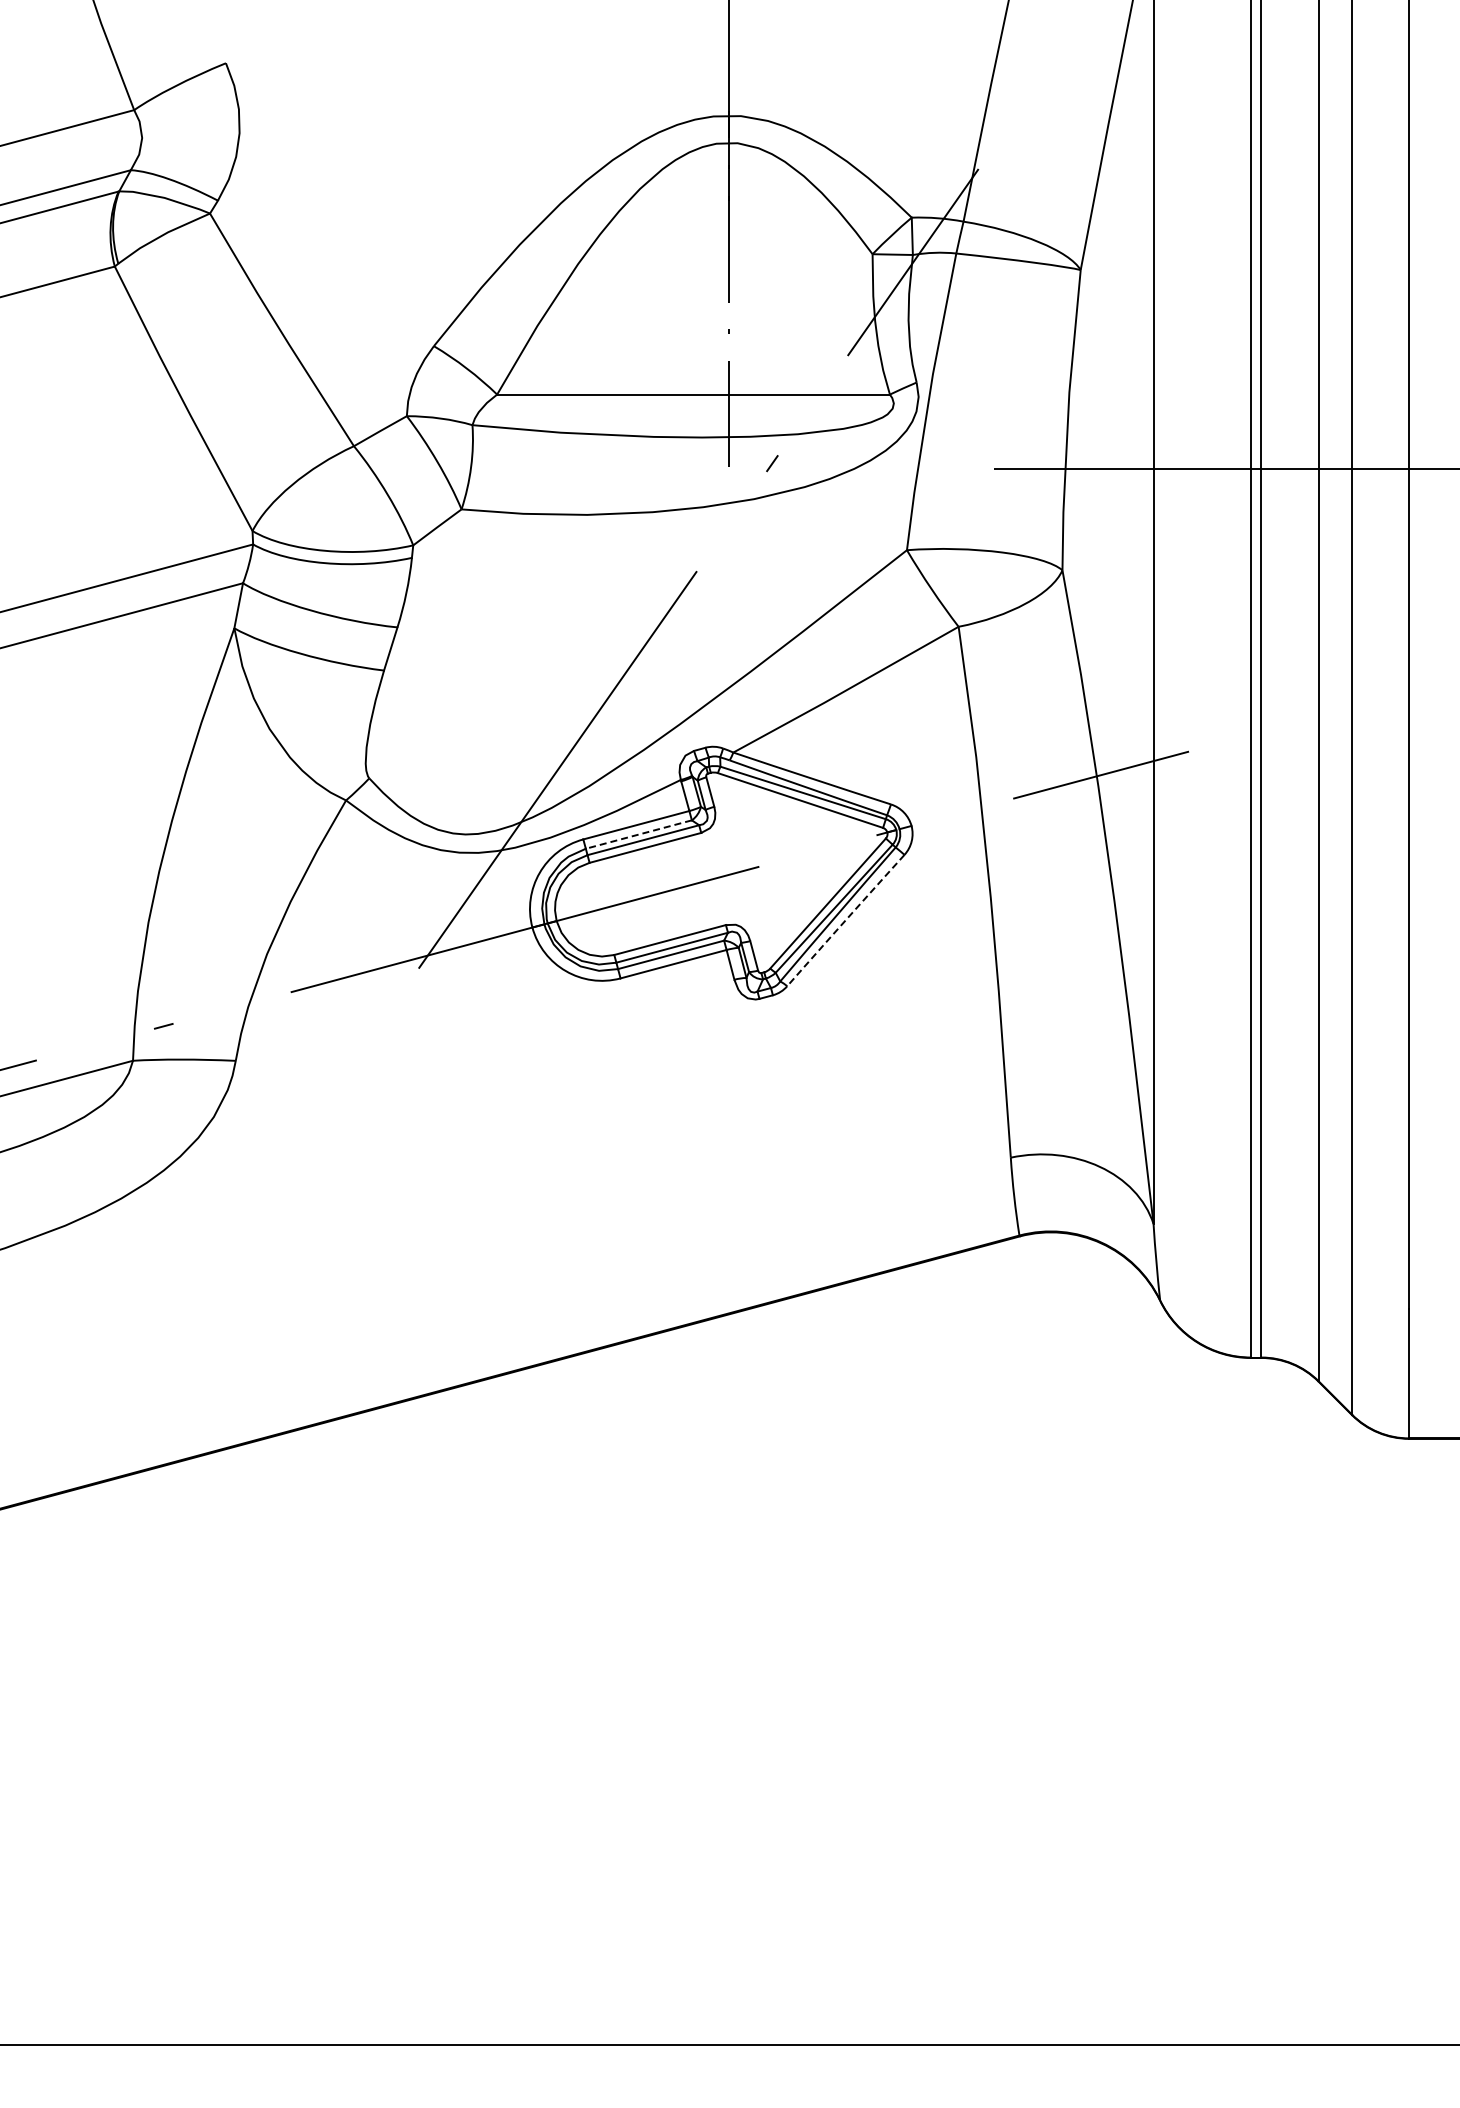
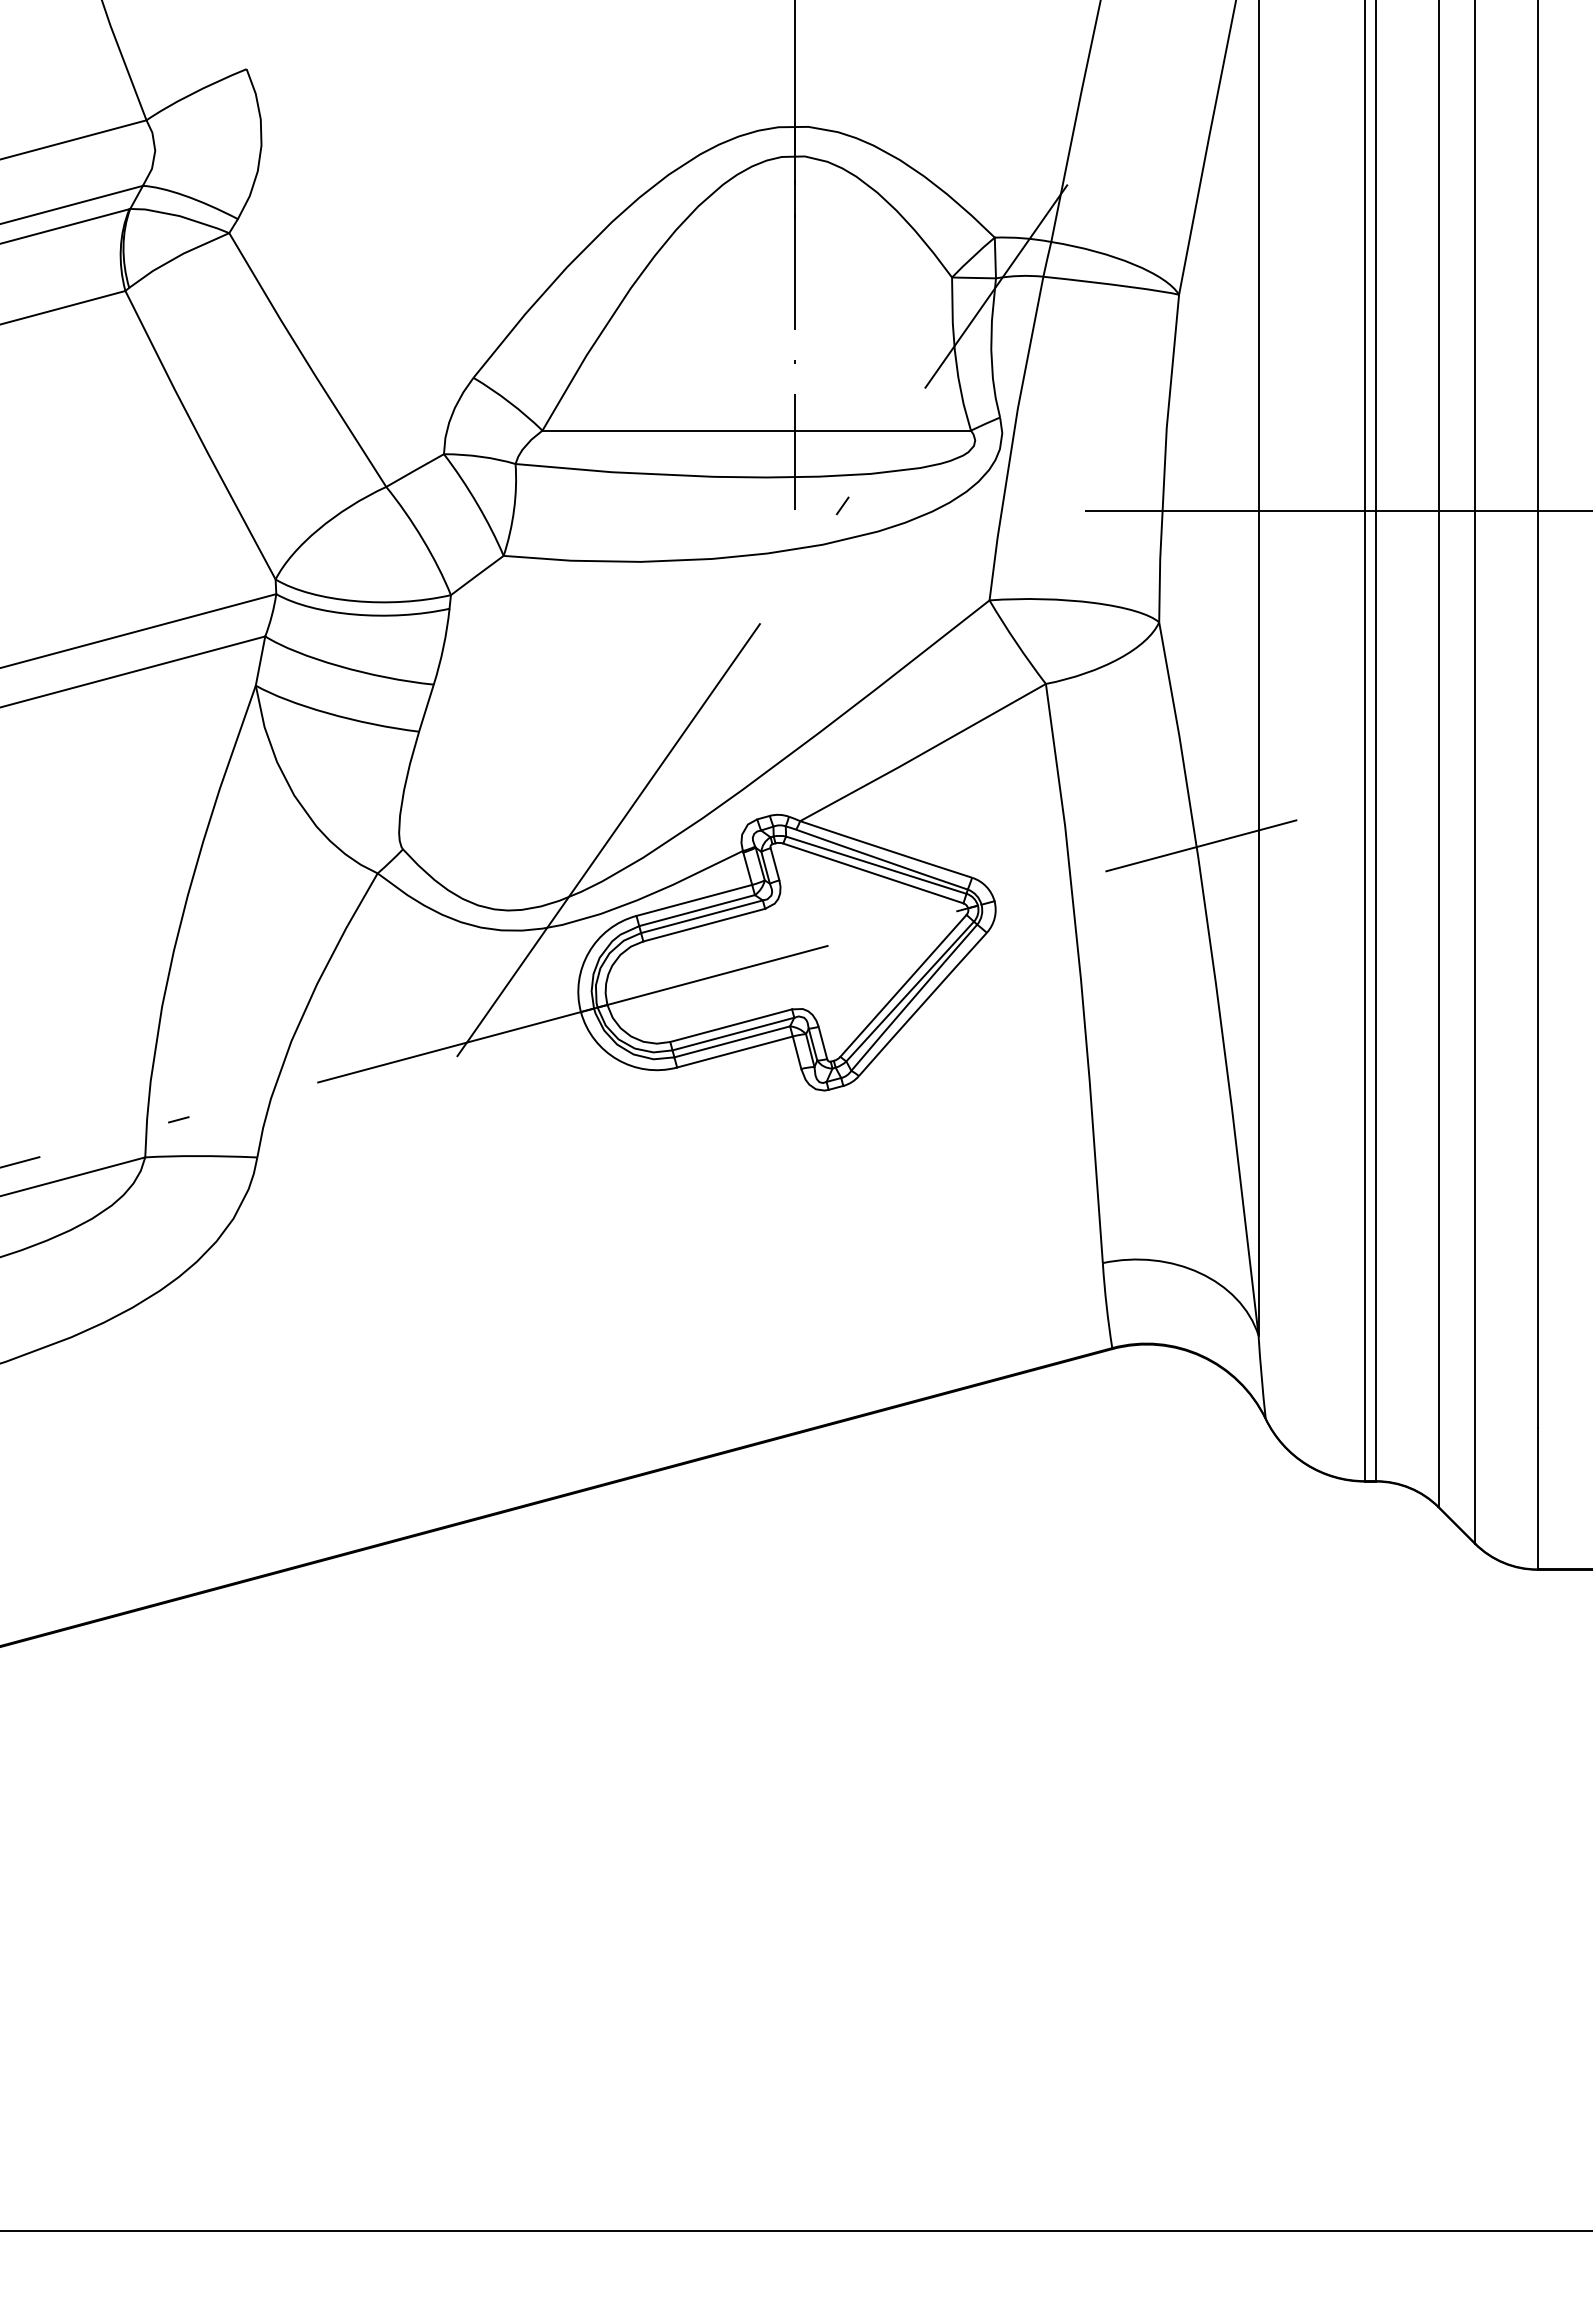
line: (638, 834) -> (696, 910), dashed -> solid
arc: (845, 920) -> (922, 1004), dashed -> solid

